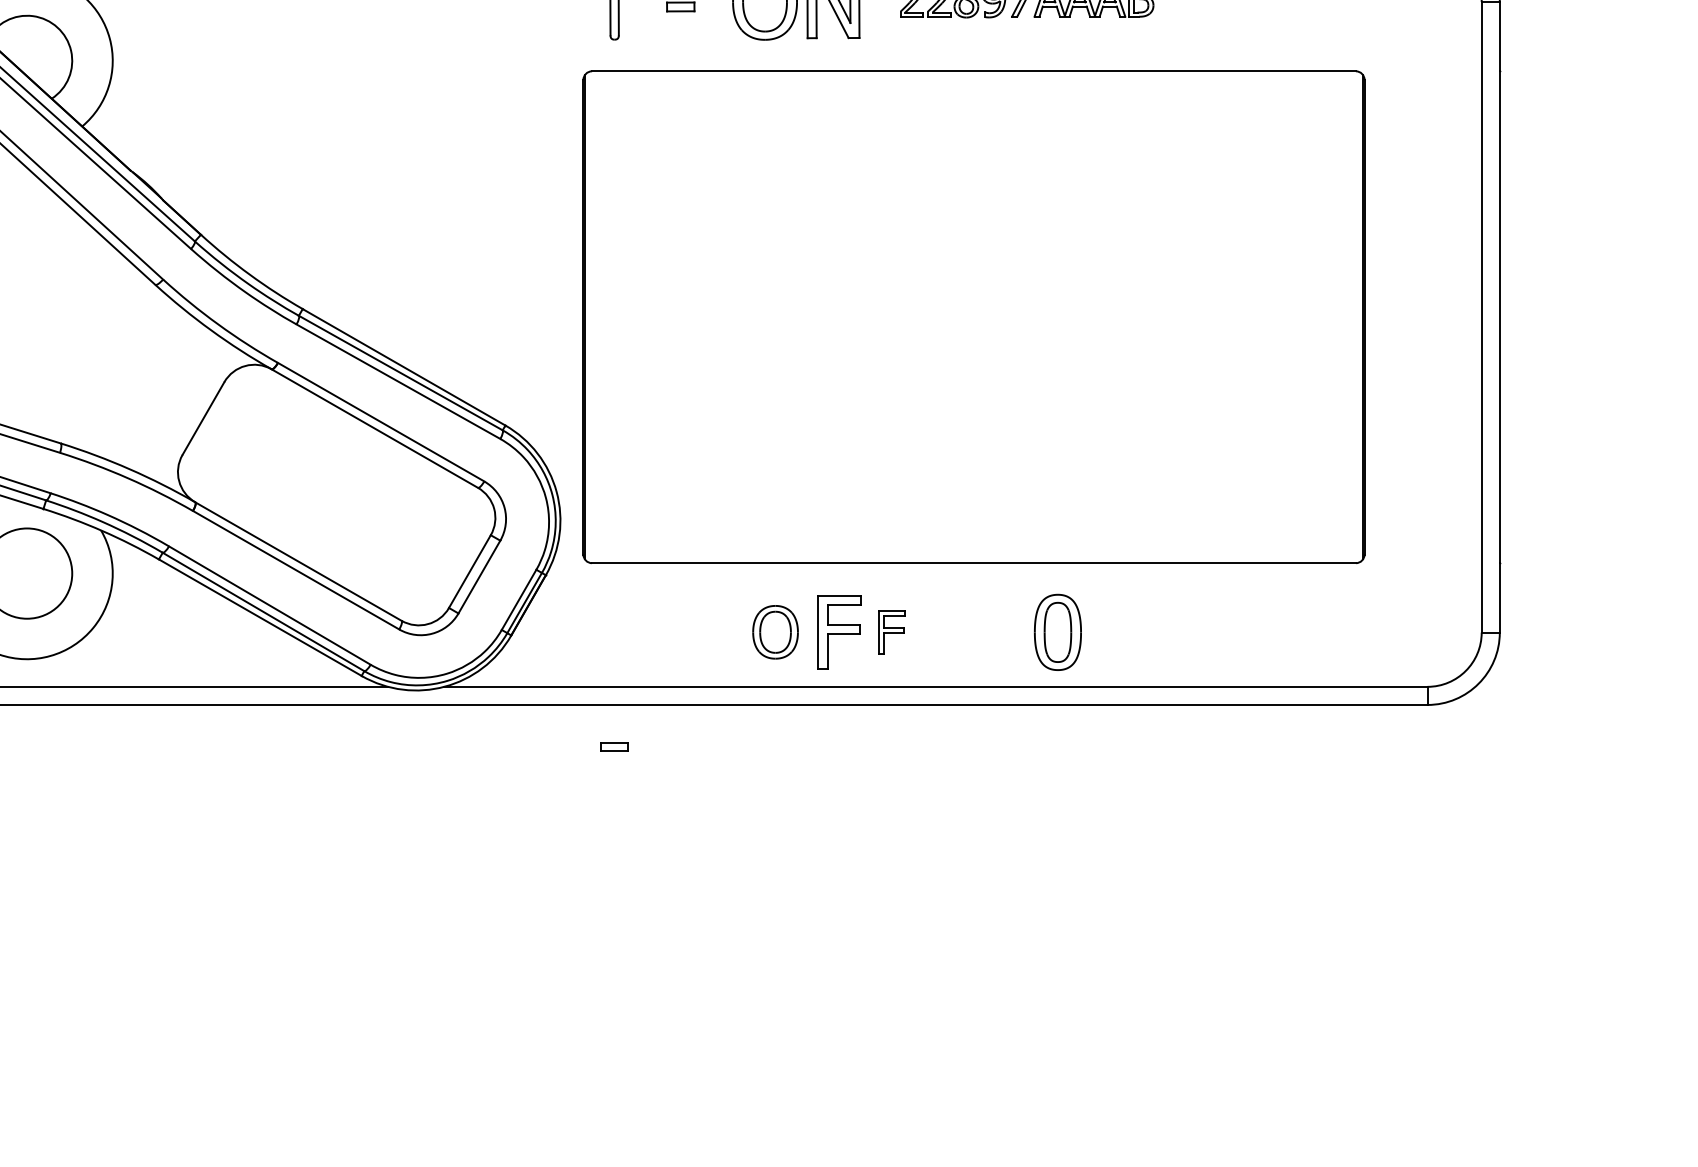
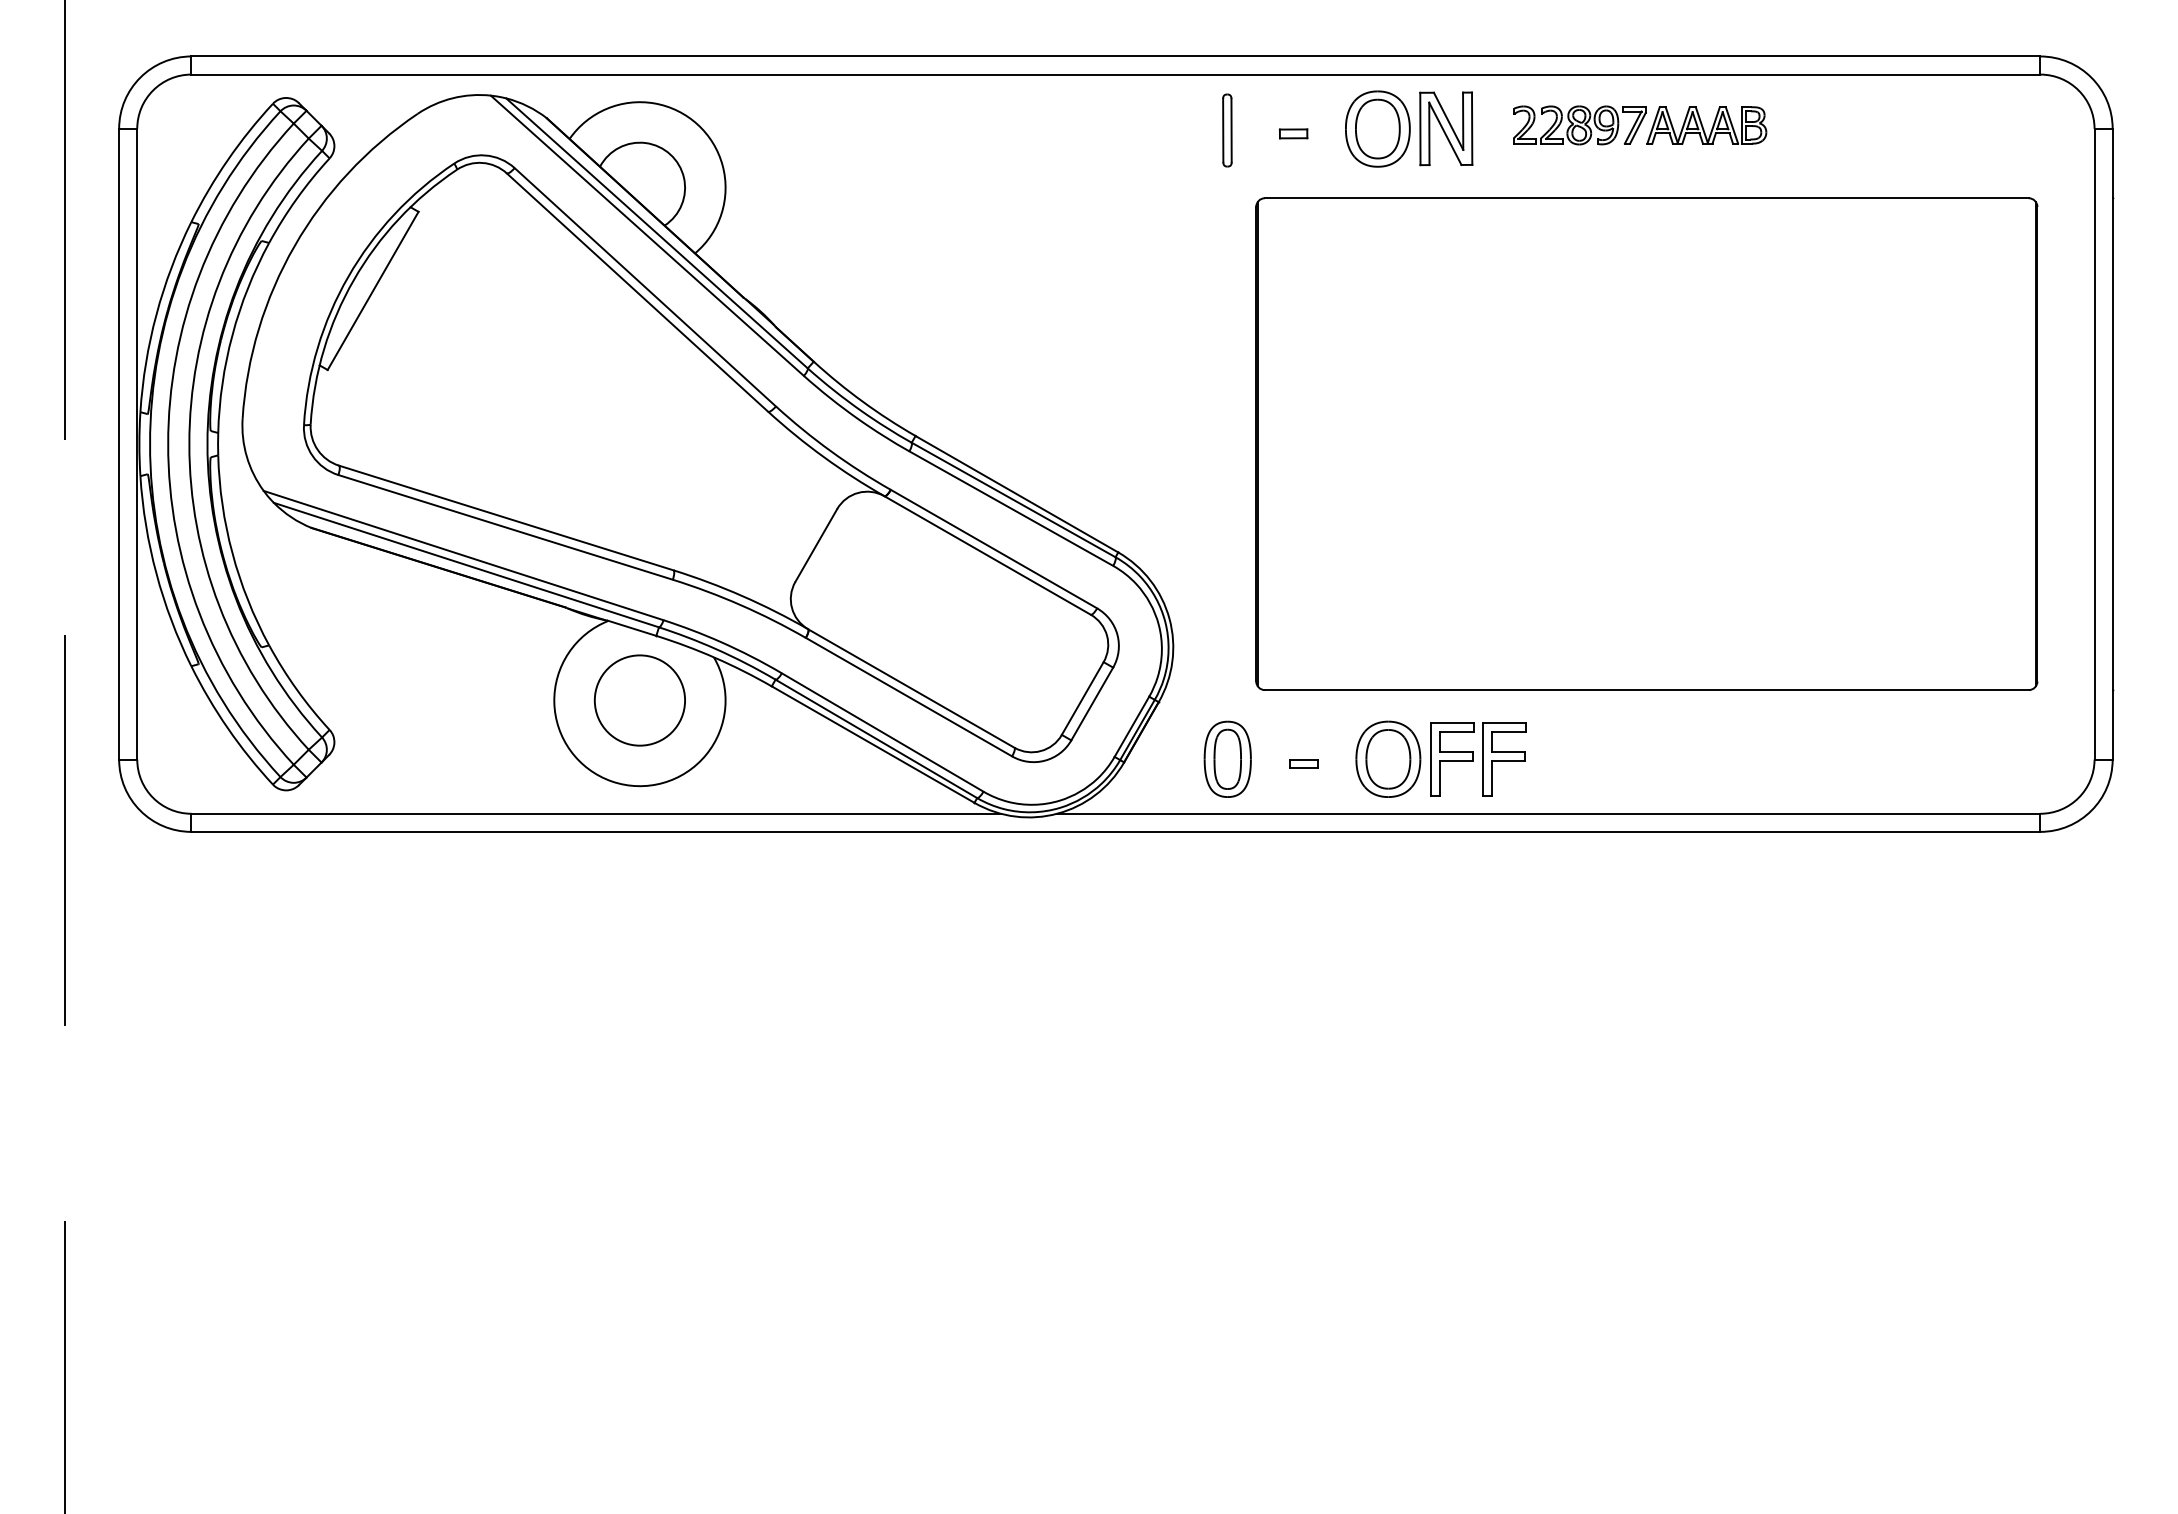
part: (973, 316) -> (1646, 443), moved
part: (775, 631) -> (1388, 758), size x1.43
part: (1057, 631) -> (1227, 758), moved
part: (891, 632) -> (1504, 759), size x1.67
part: (613, 746) -> (1303, 763), moved

